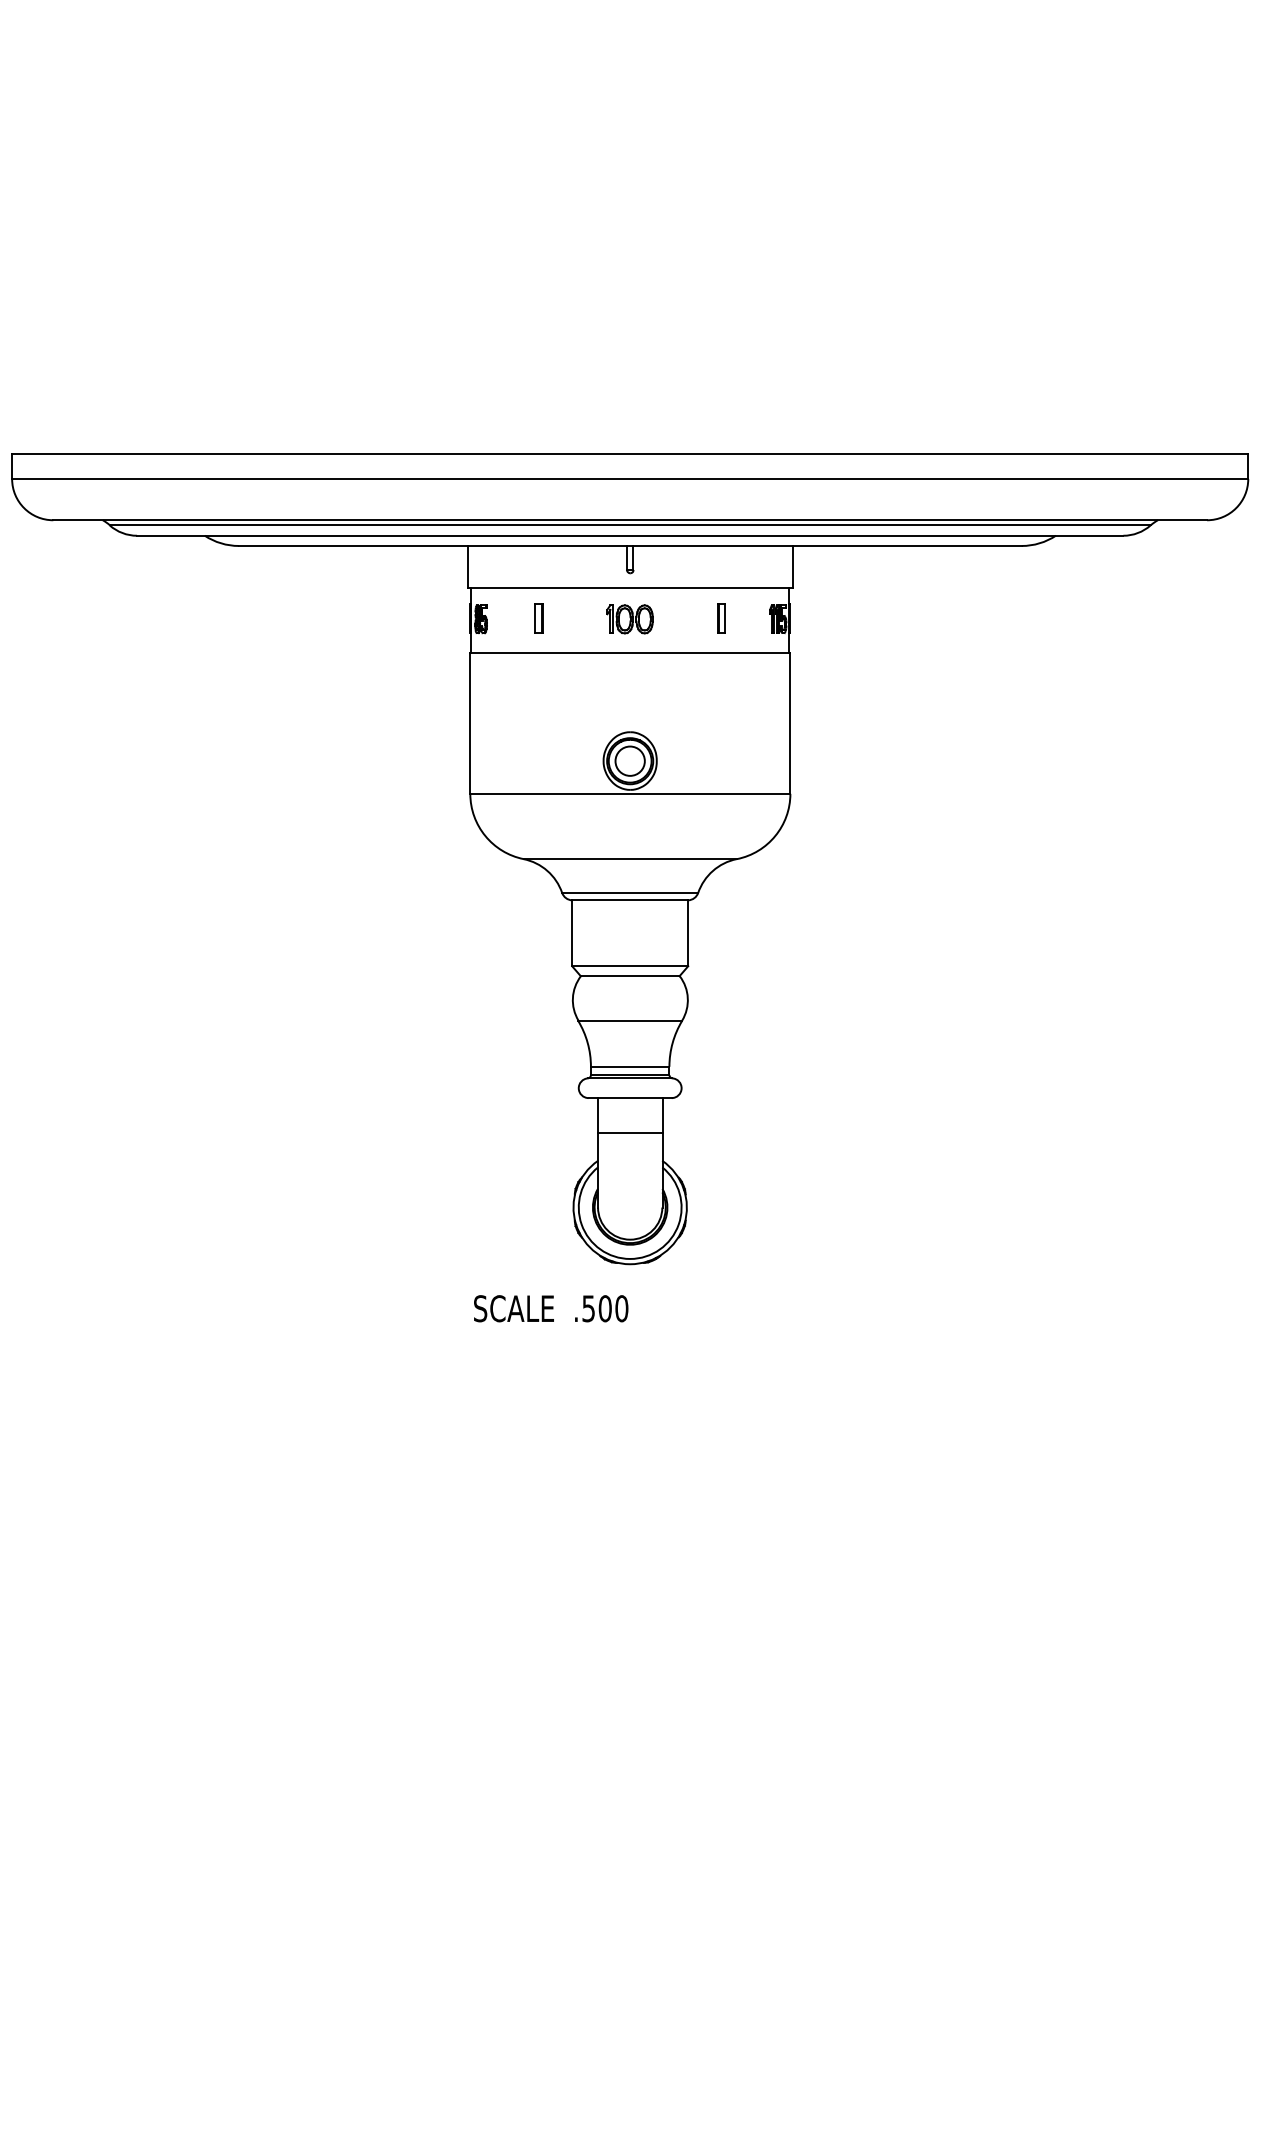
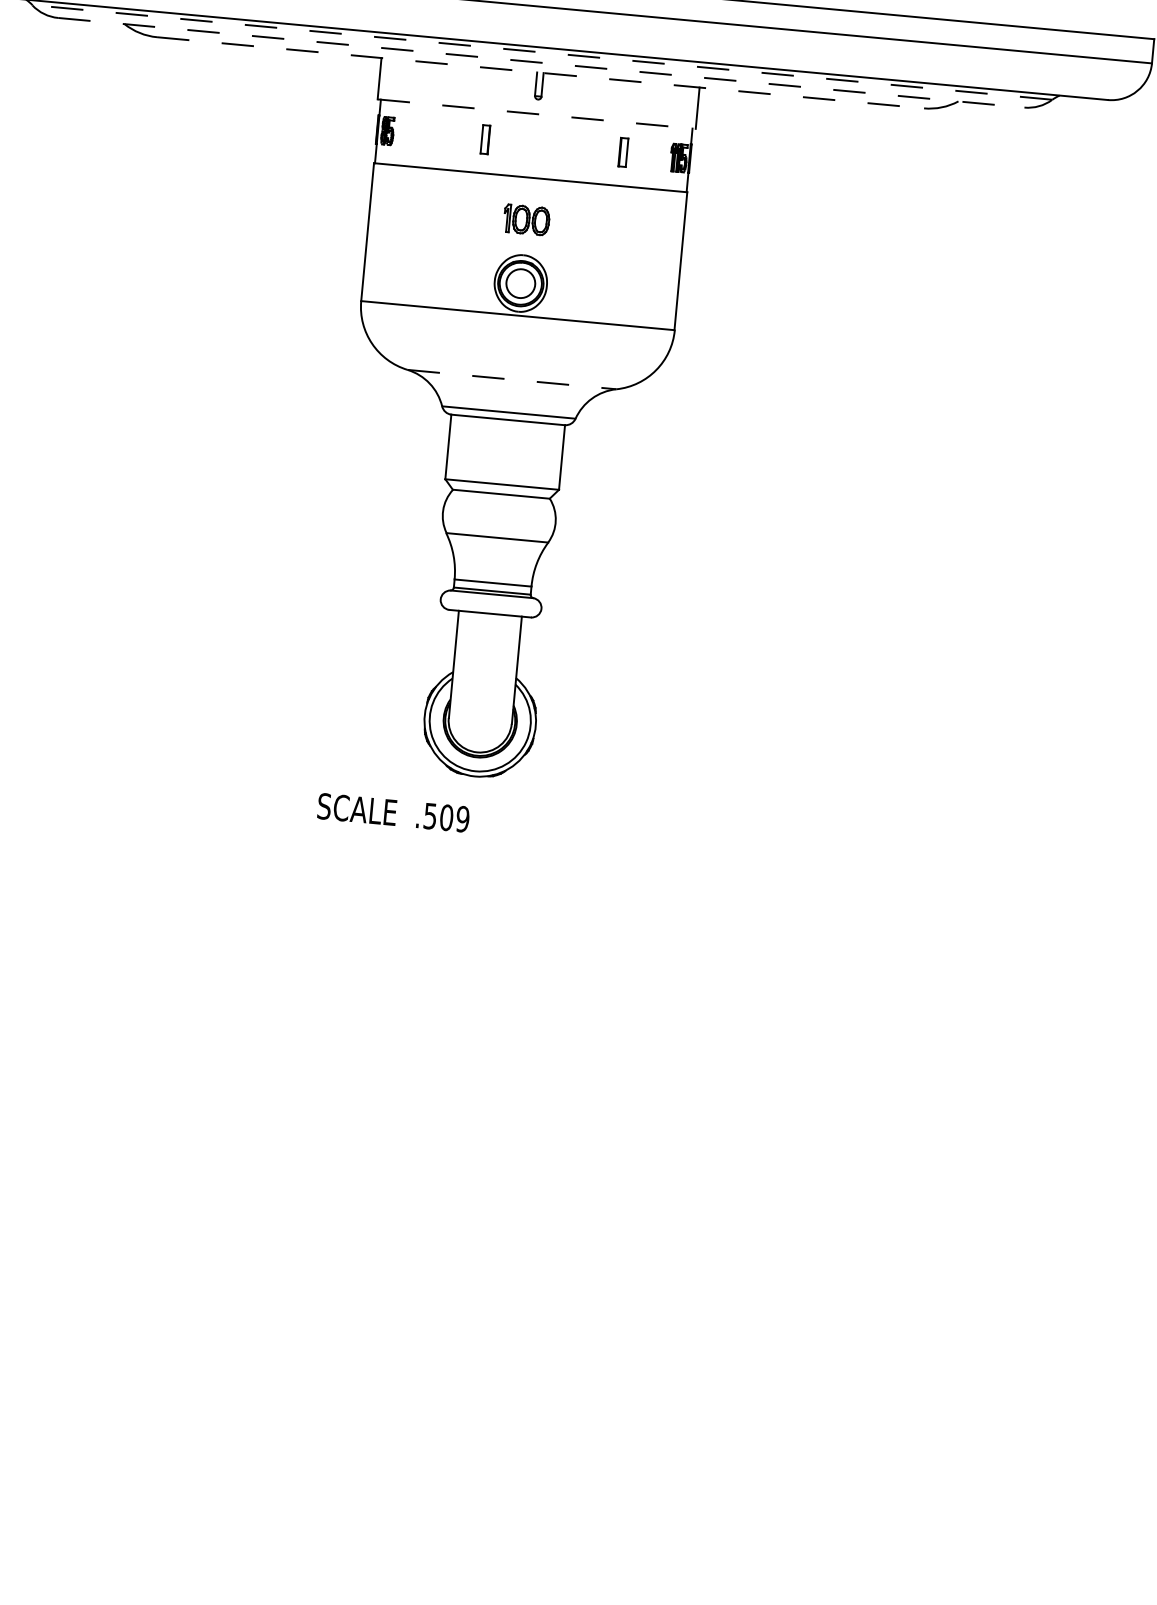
line: (629, 525) -> (541, 52), solid -> dashed
line: (630, 535) -> (541, 62), solid -> dashed
line: (630, 545) -> (540, 72), solid -> dashed
line: (630, 588) -> (536, 114), solid -> dashed
part: (538, 618) -> (485, 139), moved
part: (629, 619) -> (526, 220), moved
line: (630, 859) -> (512, 379), solid -> dashed
line: (630, 1133) -> (487, 648), removed
text: (621, 1308) -> (462, 819), .500 -> .509

